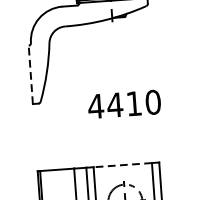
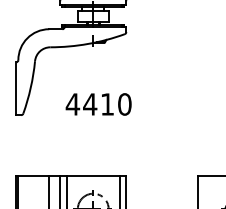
line: (31, 74) -> (16, 88), dashed -> solid
text: (124, 104) -> (98, 104), moved
line: (121, 165) -> (92, 176), dashed -> solid

